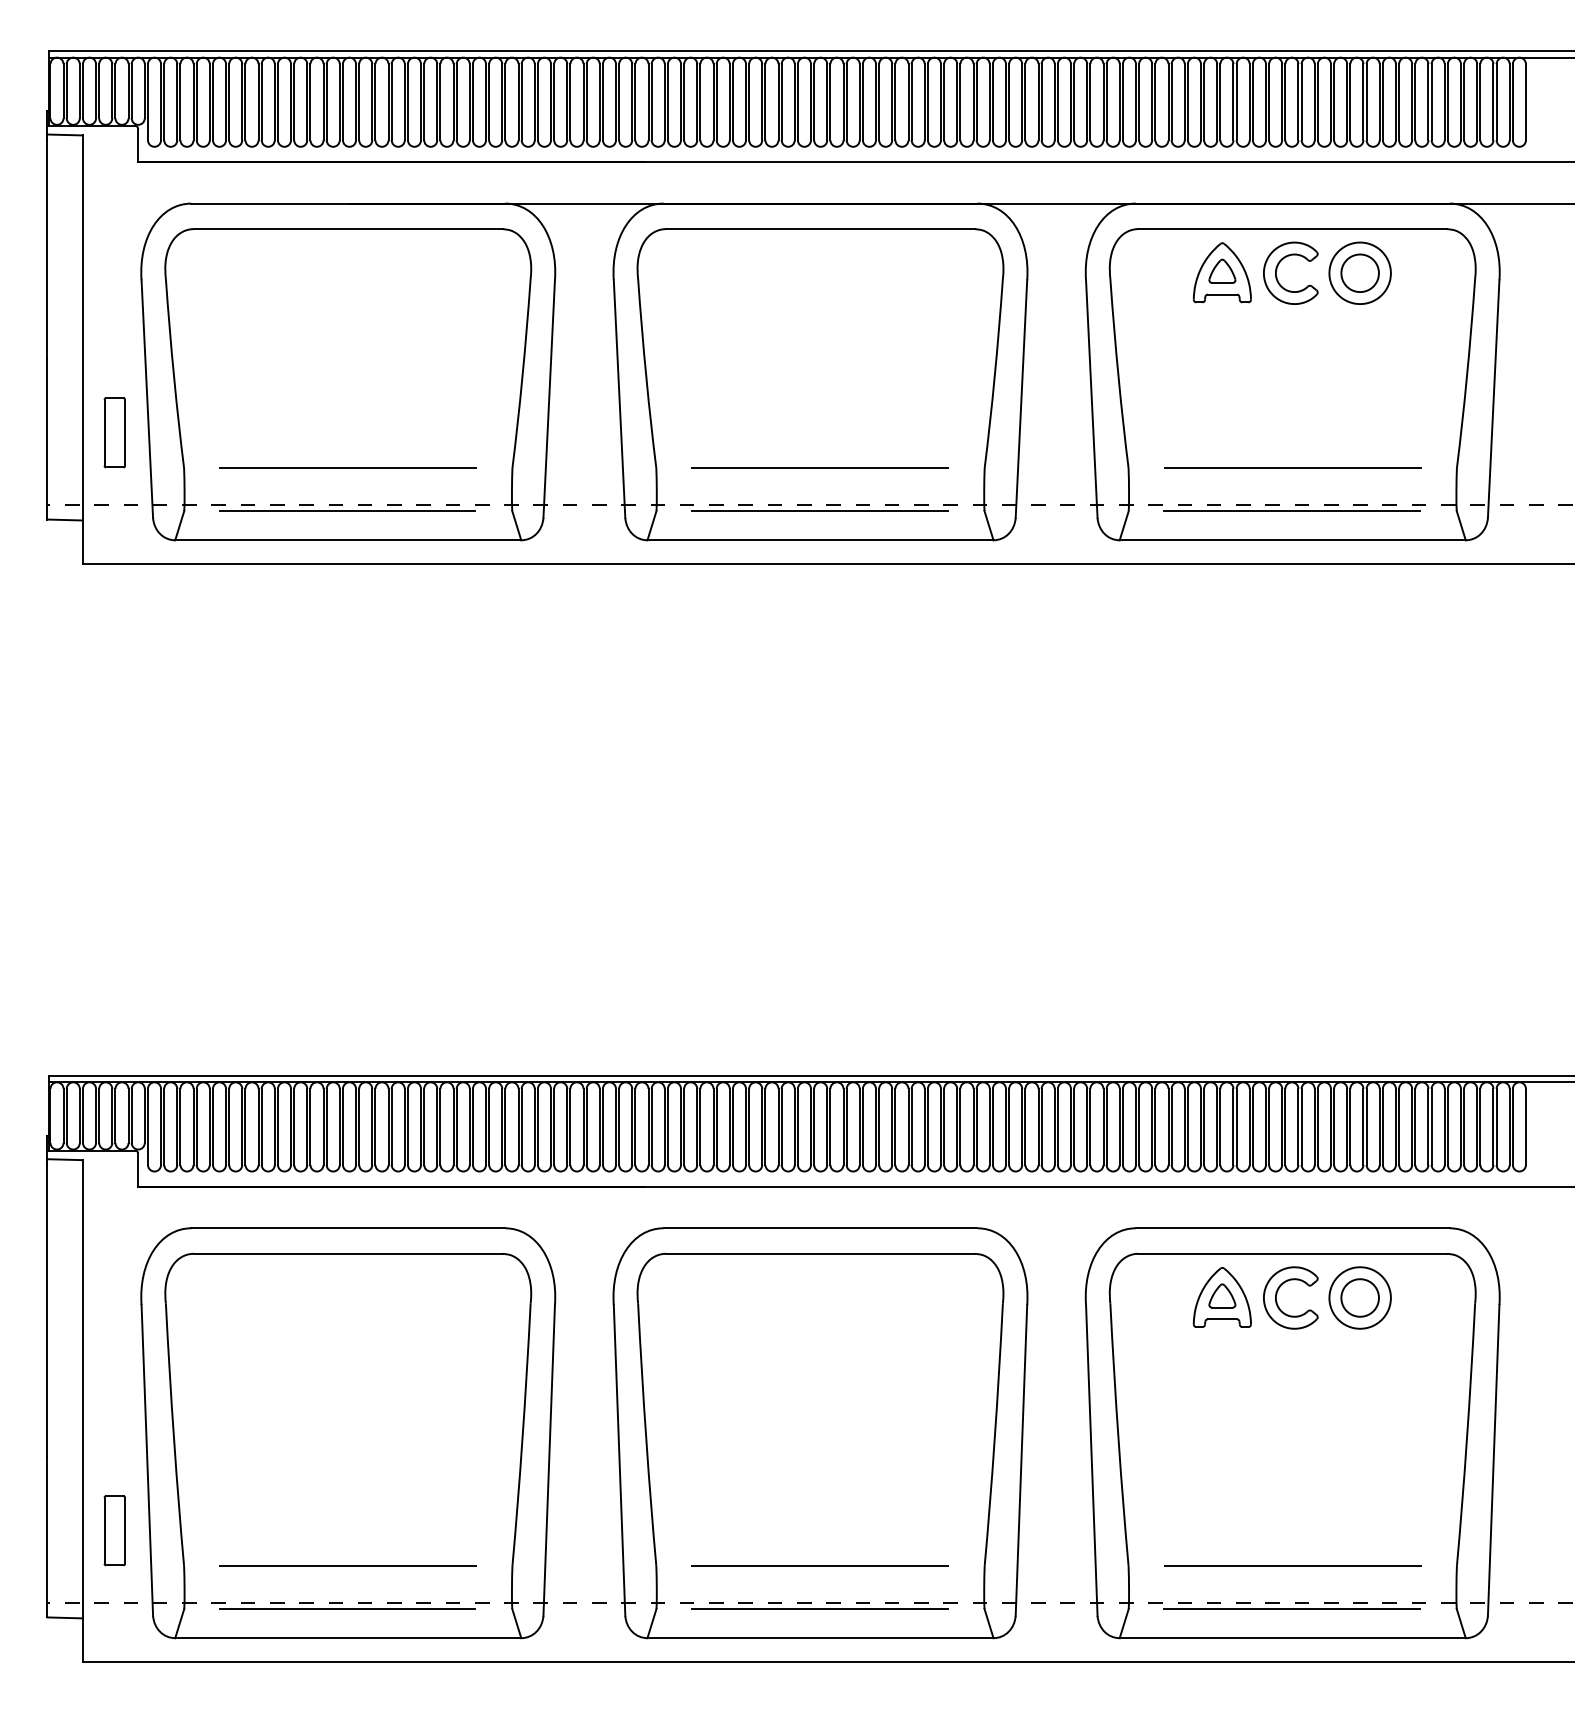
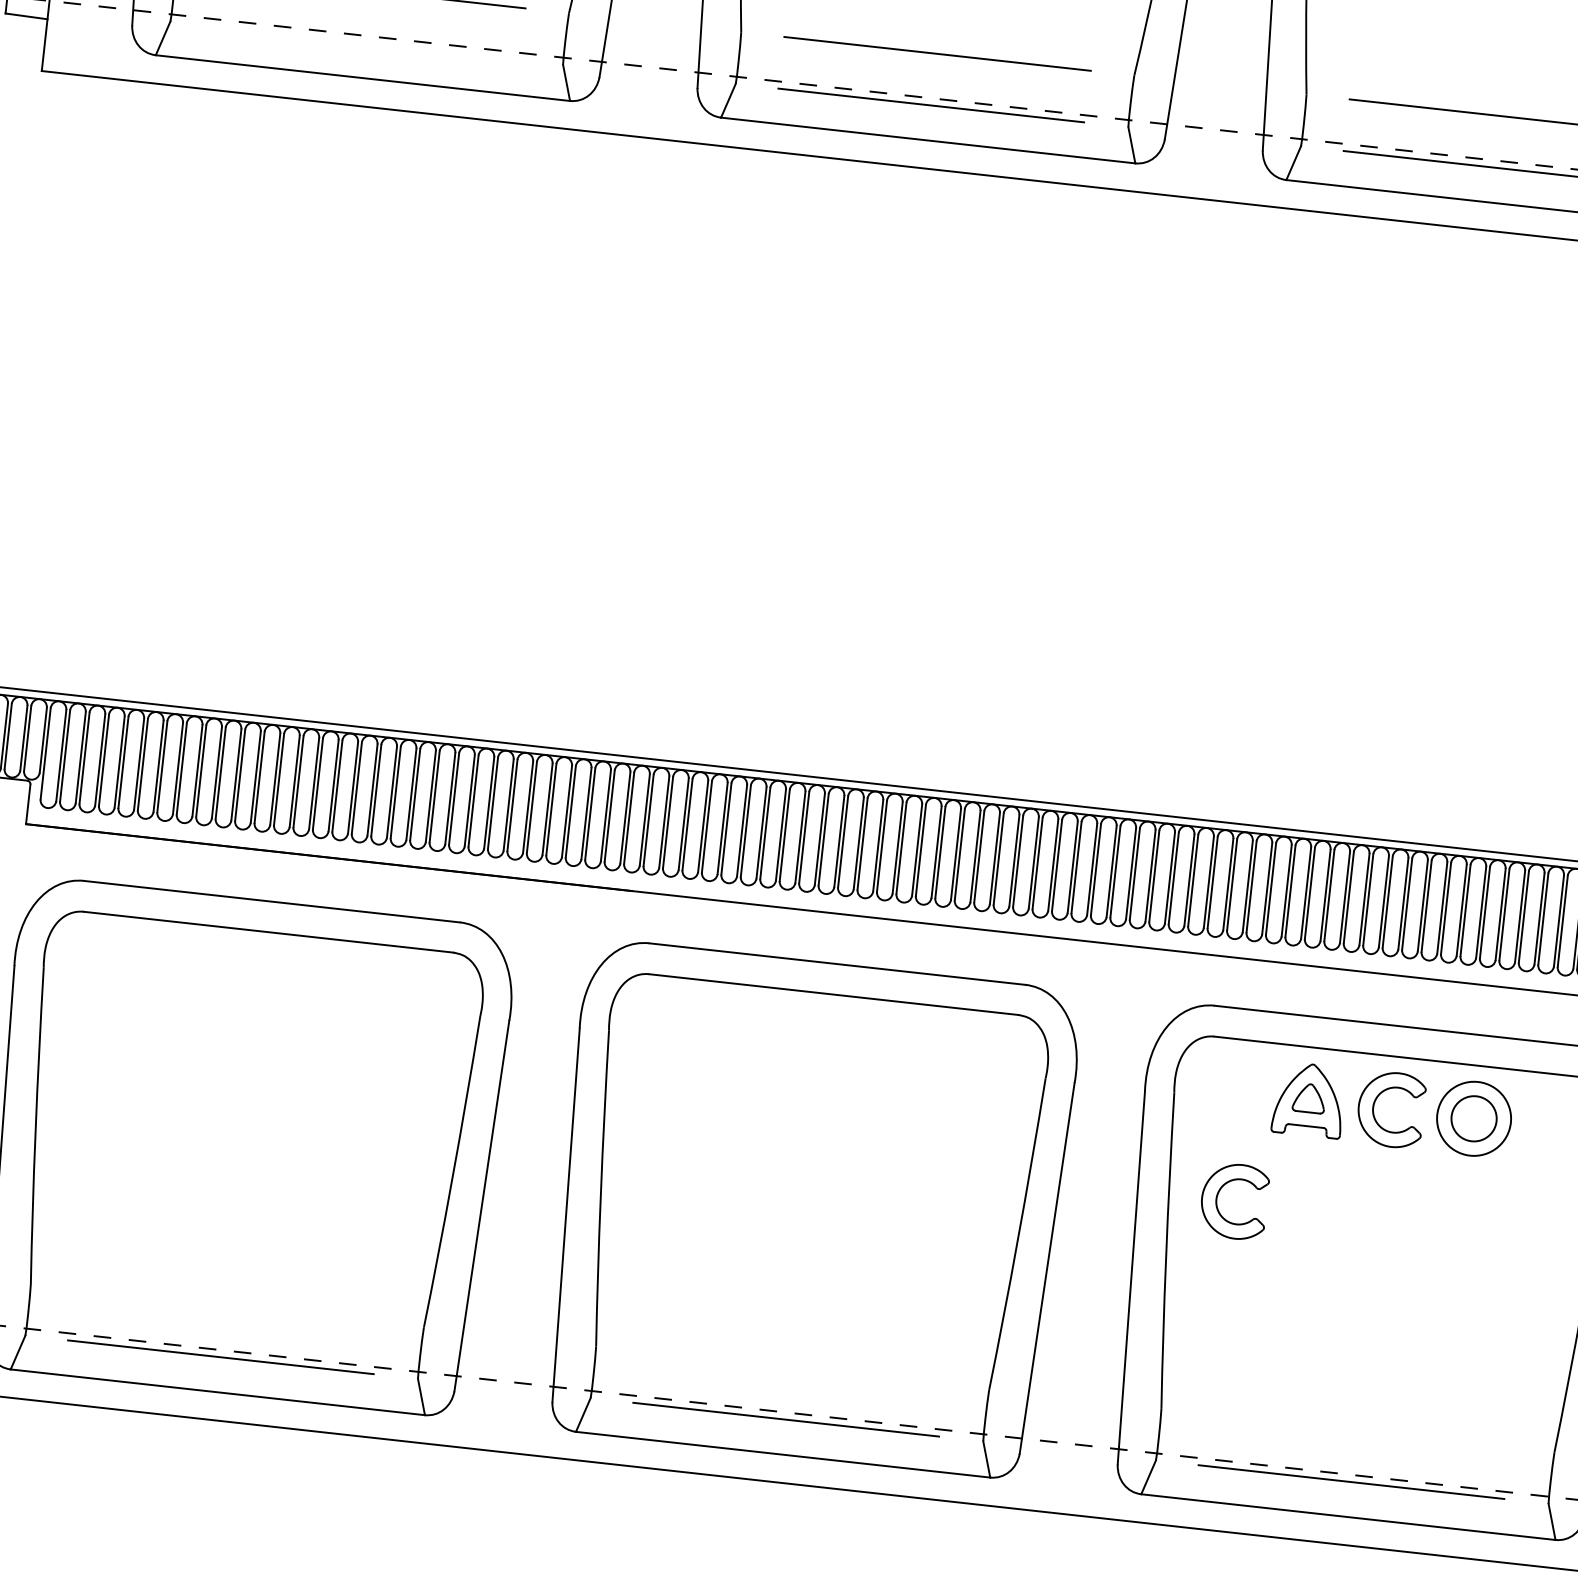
line: (347, 511) -> (365, 43), removed
part: (1156, 1384) -> (1218, 1195), added
line: (348, 1565) -> (227, 1305), removed
line: (820, 1565) -> (792, 1367), removed
line: (1292, 1565) -> (1357, 1430), removed

